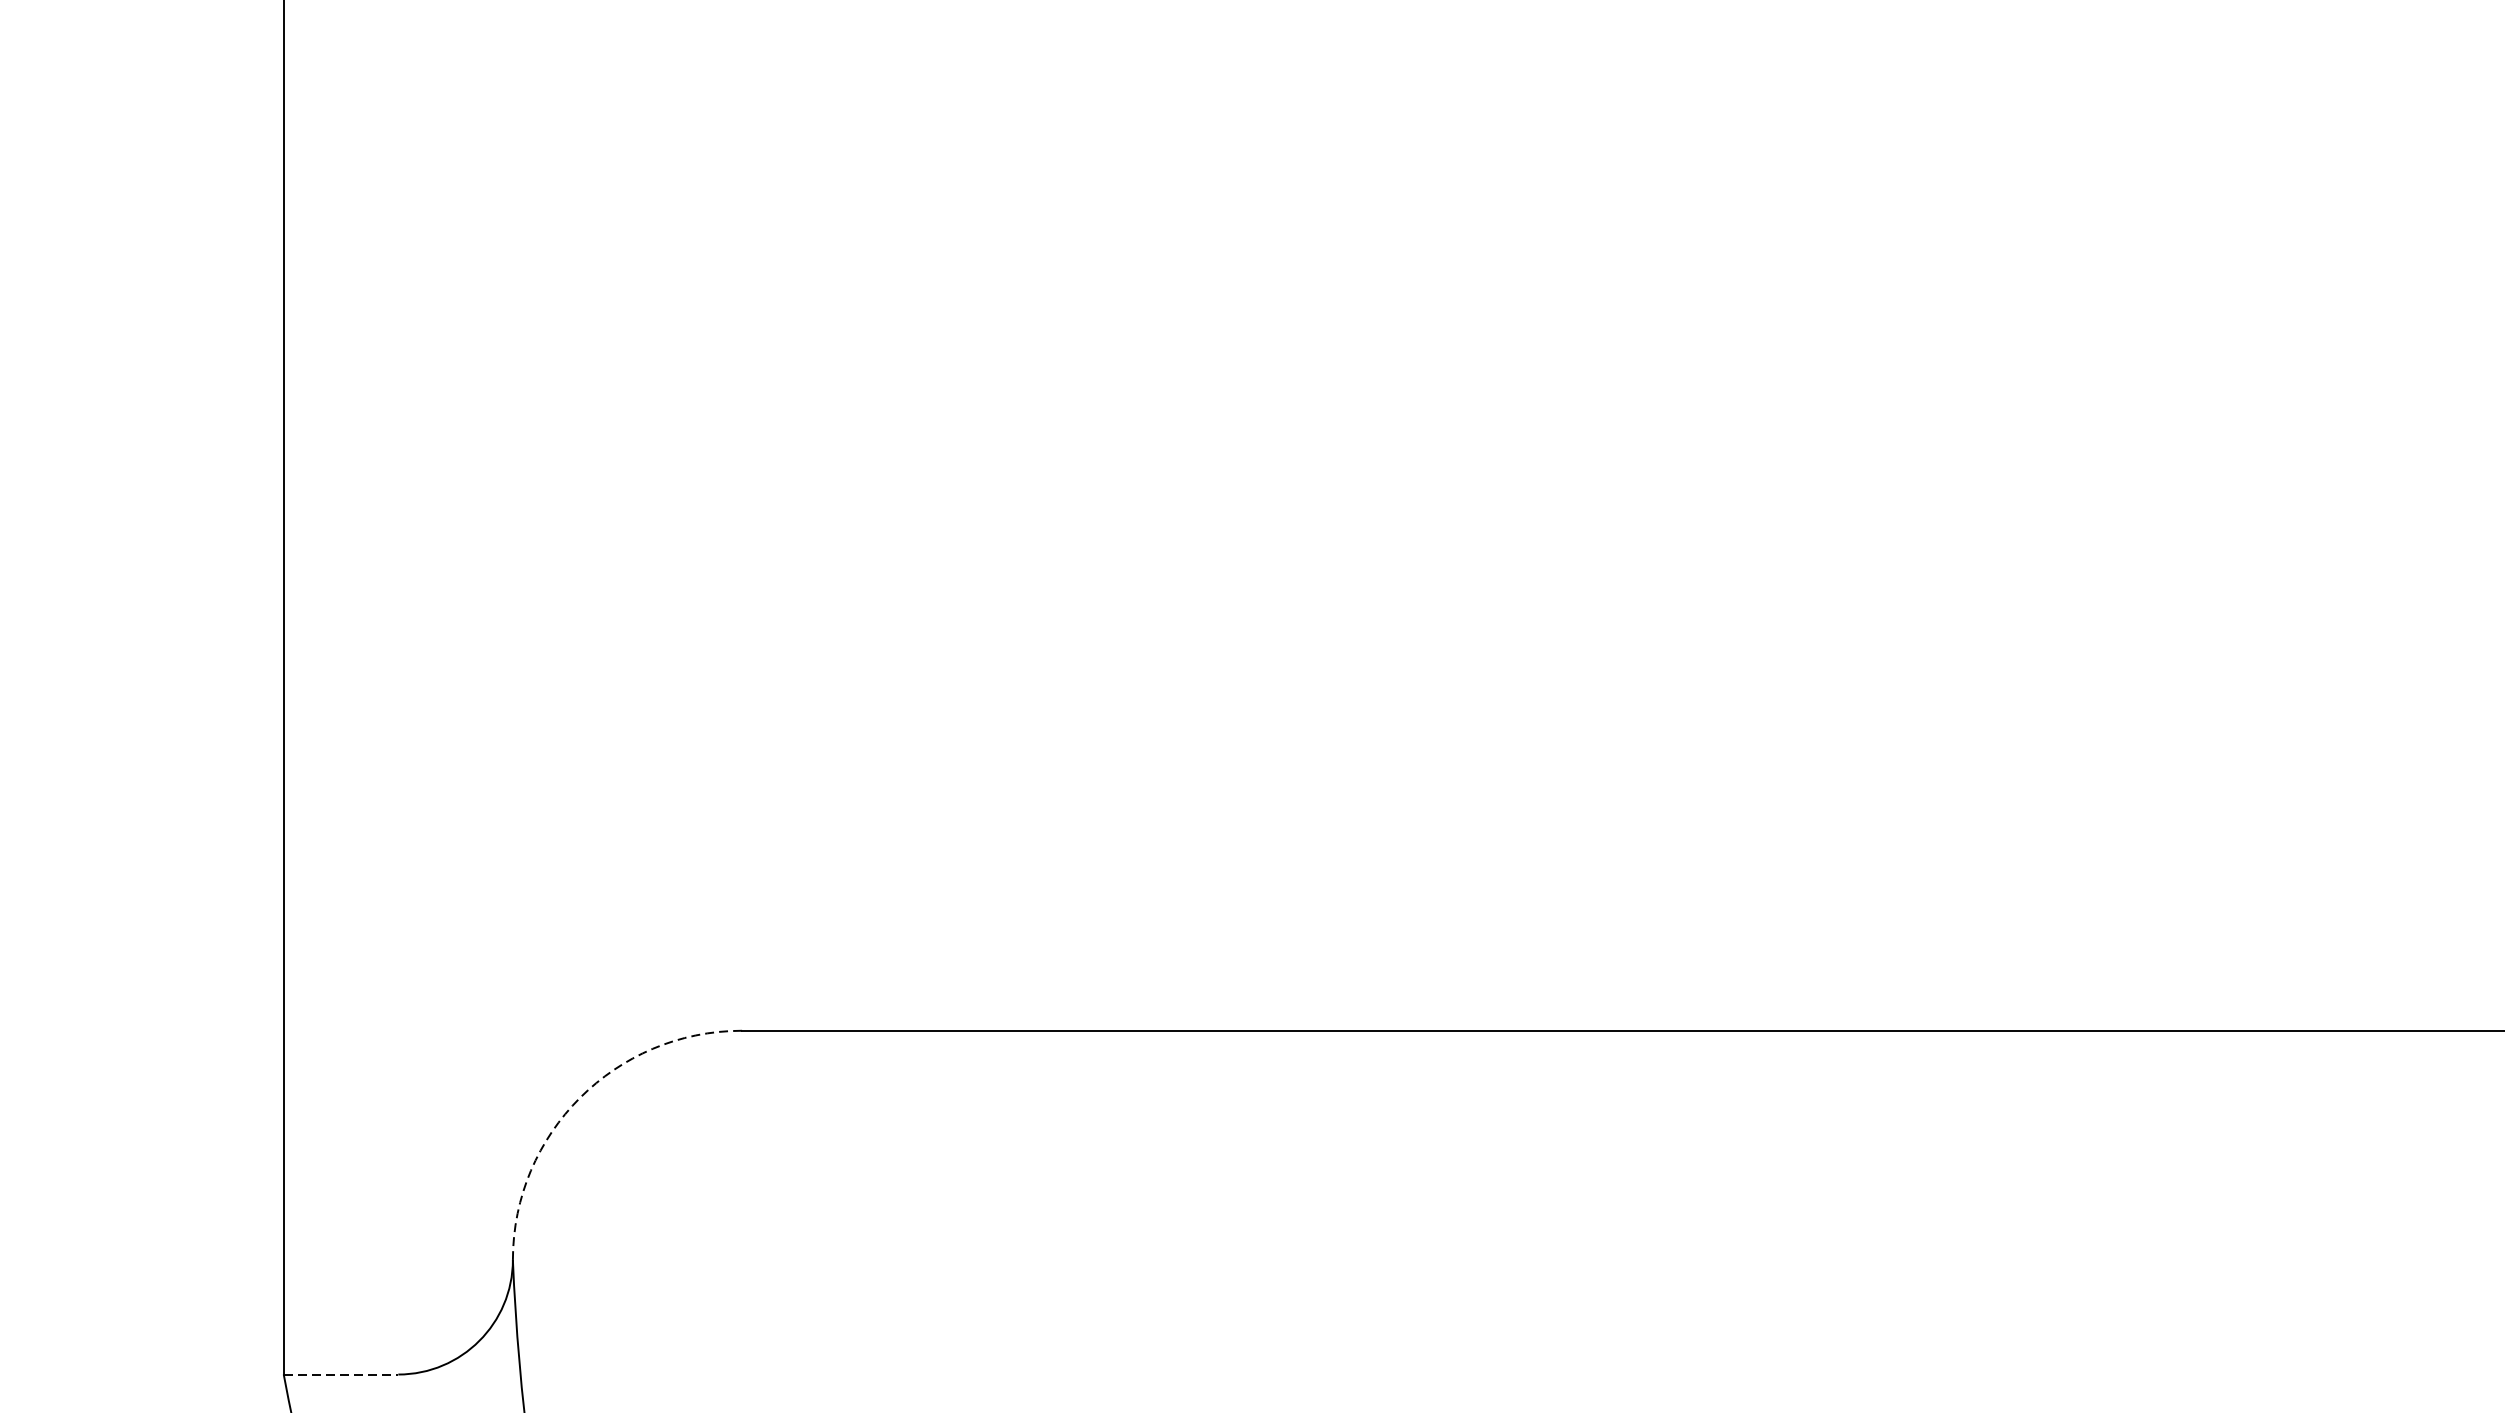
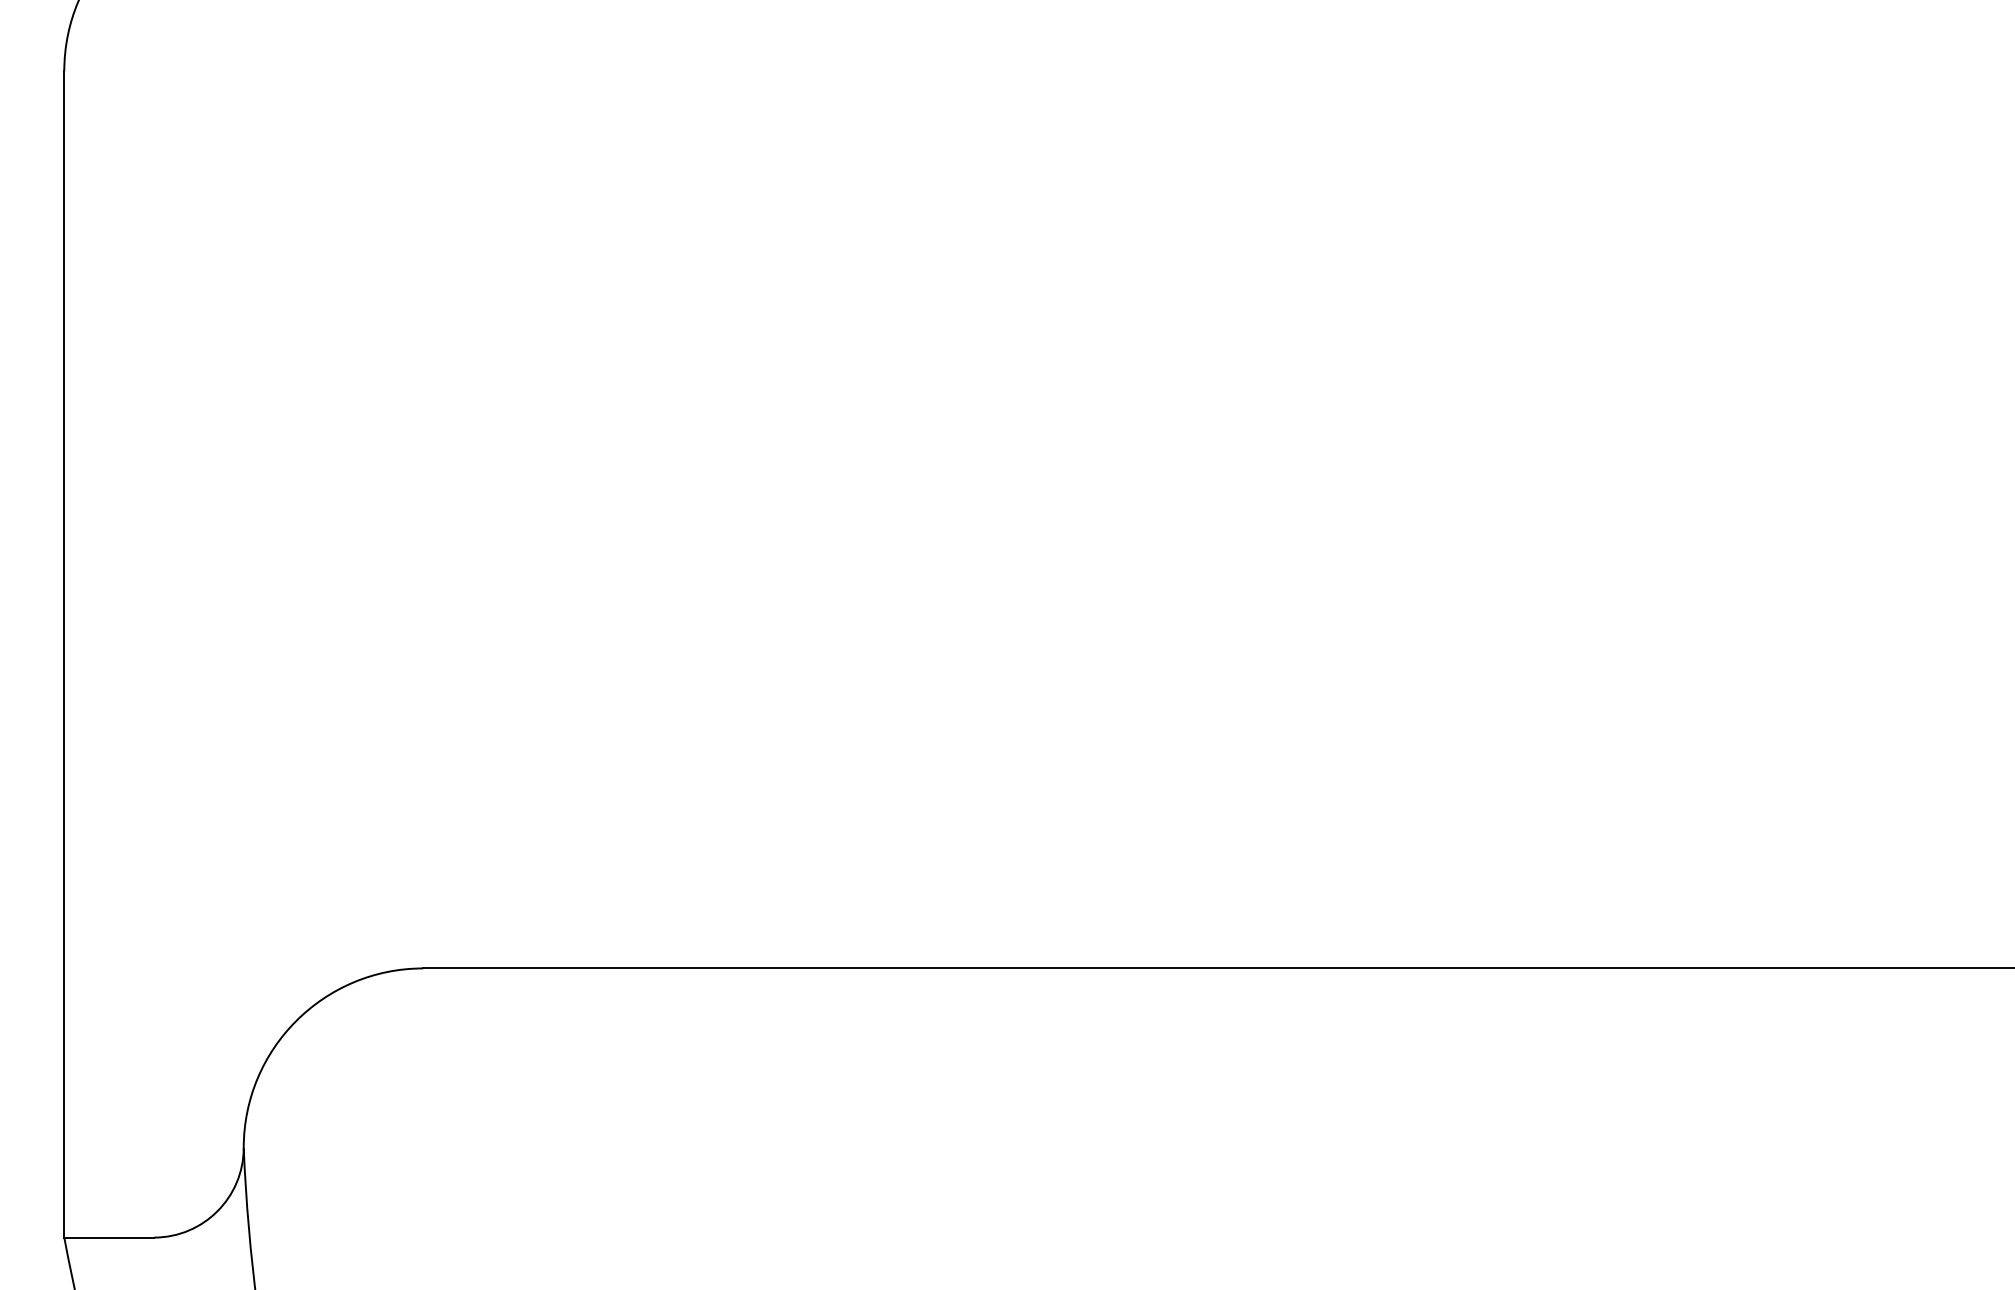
arc: (580, 1097) -> (296, 1020), dashed -> solid
line: (341, 1374) -> (109, 1237), dashed -> solid

